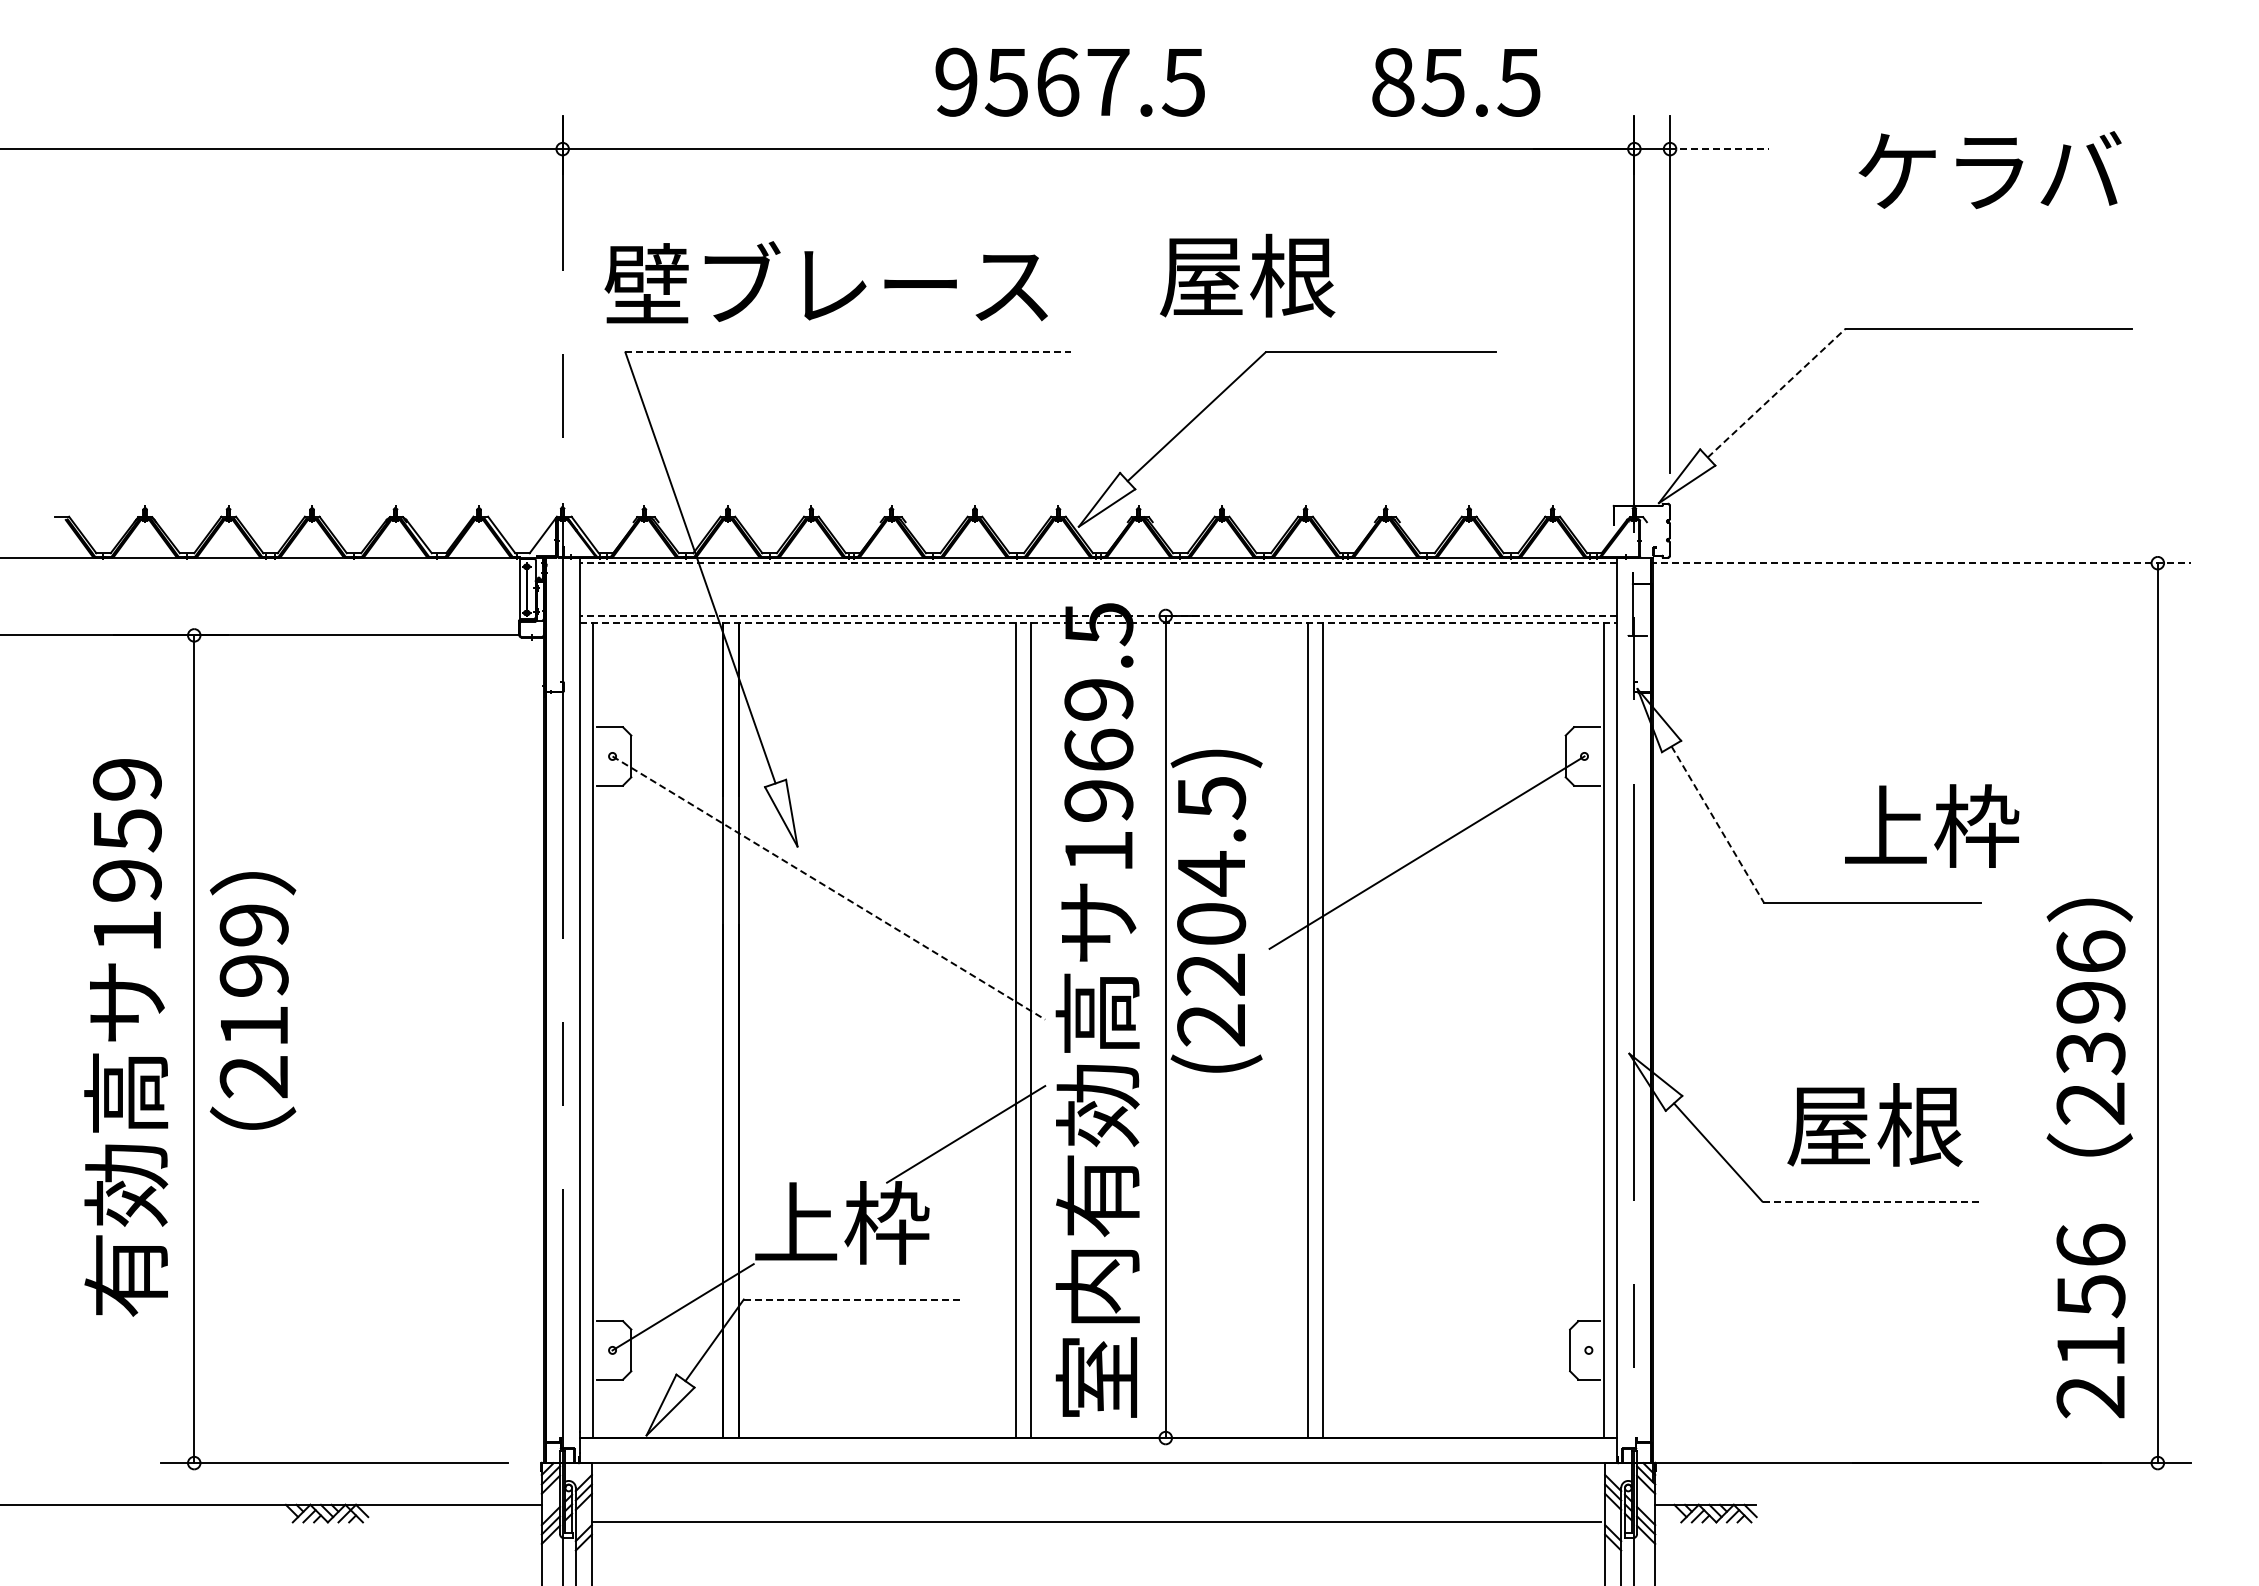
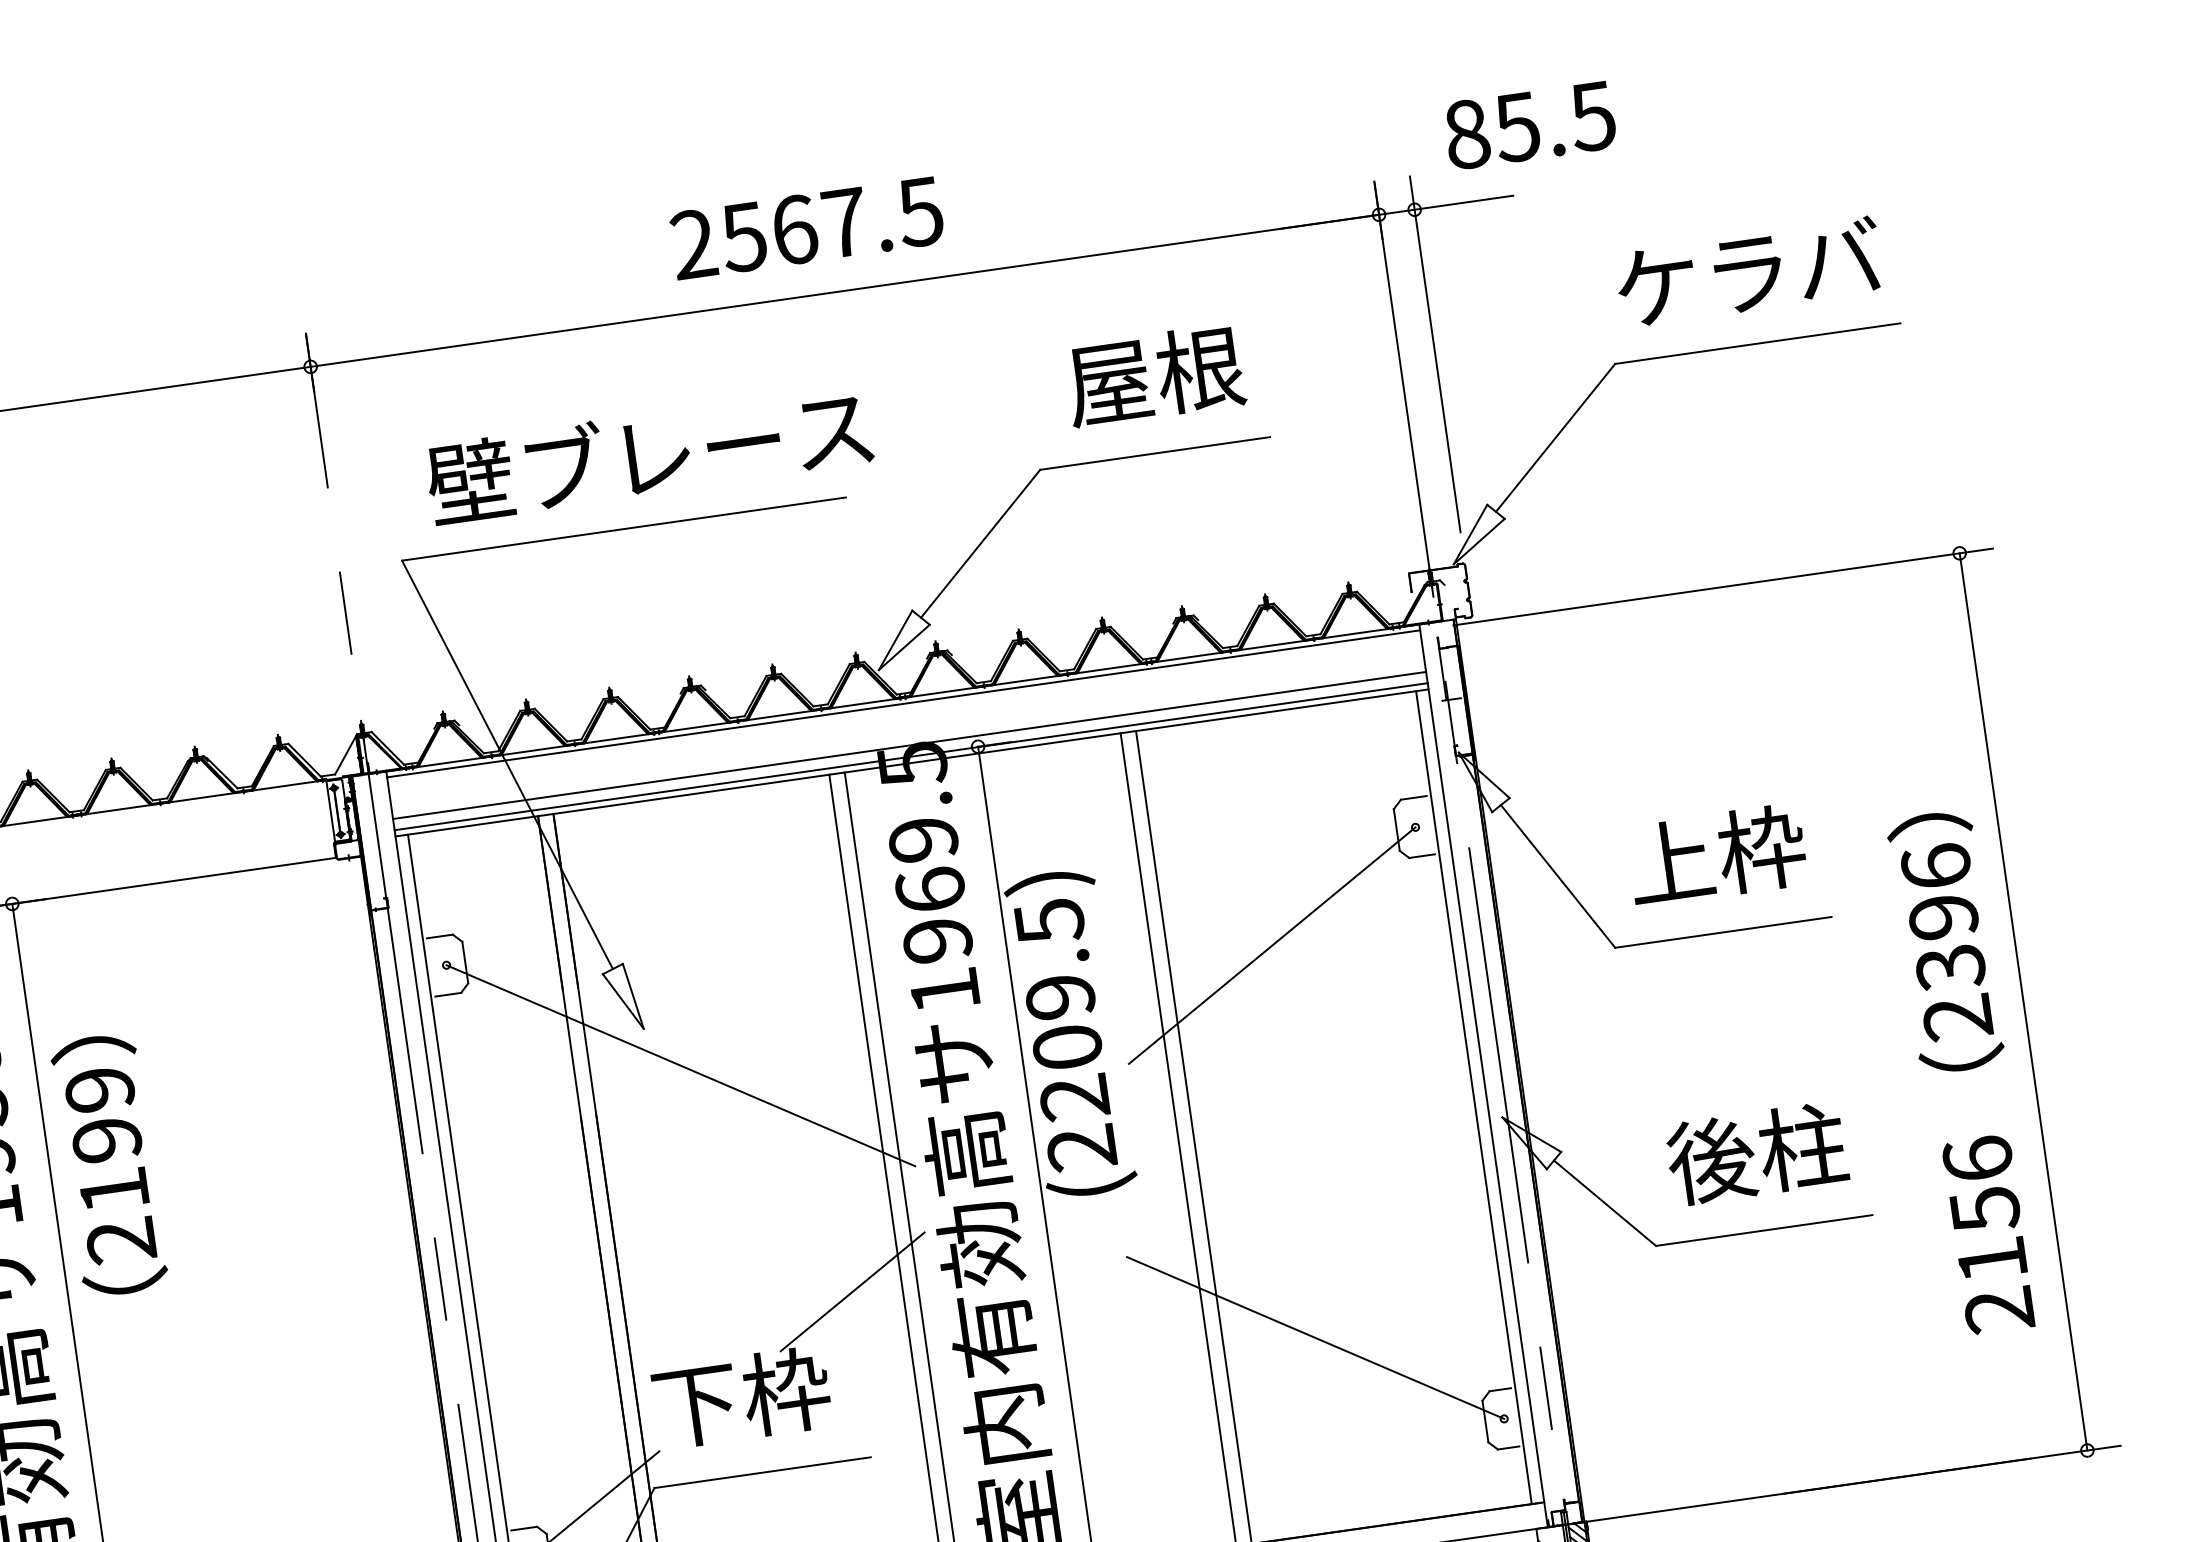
text: (956, 82) -> (693, 244), 9567.5 -> 2567.5
text: (1456, 82) -> (1530, 125), moved
line: (1719, 149) -> (1464, 203), dashed -> solid
text: (1989, 170) -> (1748, 272), moved
text: (1247, 275) -> (1154, 375), moved
text: (825, 282) -> (648, 454), moved
line: (848, 352) -> (624, 529), dashed -> solid
line: (1777, 392) -> (1556, 437), dashed -> solid
line: (1098, 563) -> (903, 703), dashed -> solid
line: (1920, 563) -> (1723, 587), dashed -> solid
line: (1098, 605) -> (909, 745), added
line: (1098, 616) -> (911, 756), dashed -> solid
line: (1099, 622) -> (913, 762), dashed -> solid
line: (1717, 824) -> (1557, 876), dashed -> solid
text: (1932, 825) -> (1717, 854), moved
text: (1211, 873) -> (1060, 996), (2204.5) -> (2209.5)
line: (829, 888) -> (681, 1066), dashed -> solid
text: (252, 1000) -> (108, 1164), moved
text: (1873, 1125) -> (1756, 1154), 屋根 -> 後柱
text: (2089, 1158) -> (1964, 1072), moved
line: (1870, 1201) -> (1763, 1230), dashed -> solid
text: (796, 1223) -> (696, 1404), 上枠 -> 下枠
line: (1414, 1244) -> (1315, 1338), added
line: (852, 1299) -> (762, 1472), dashed -> solid

